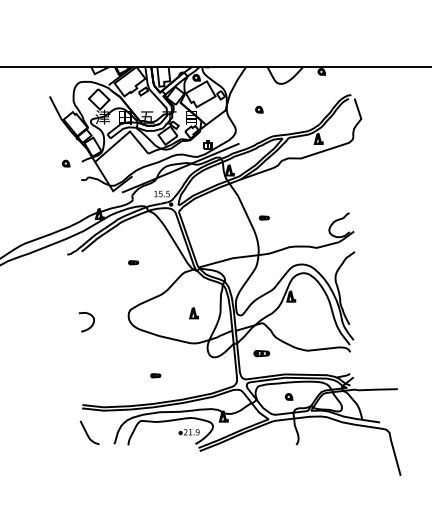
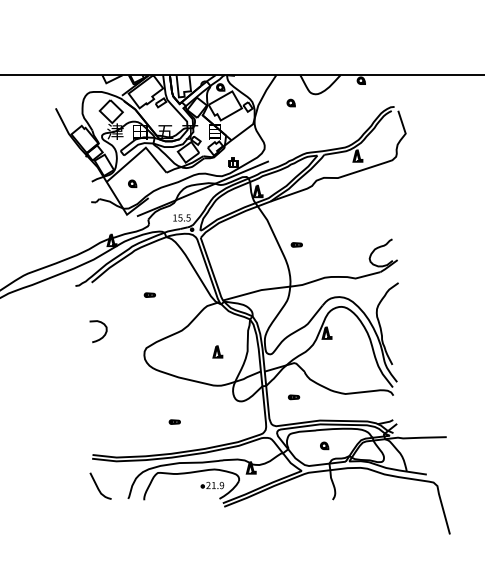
part: (259, 109) -> (291, 102), moved
part: (66, 163) -> (132, 183), moved
curve: (91, 324) -> (103, 334), moved
part: (261, 353) -> (293, 397), size x0.62

